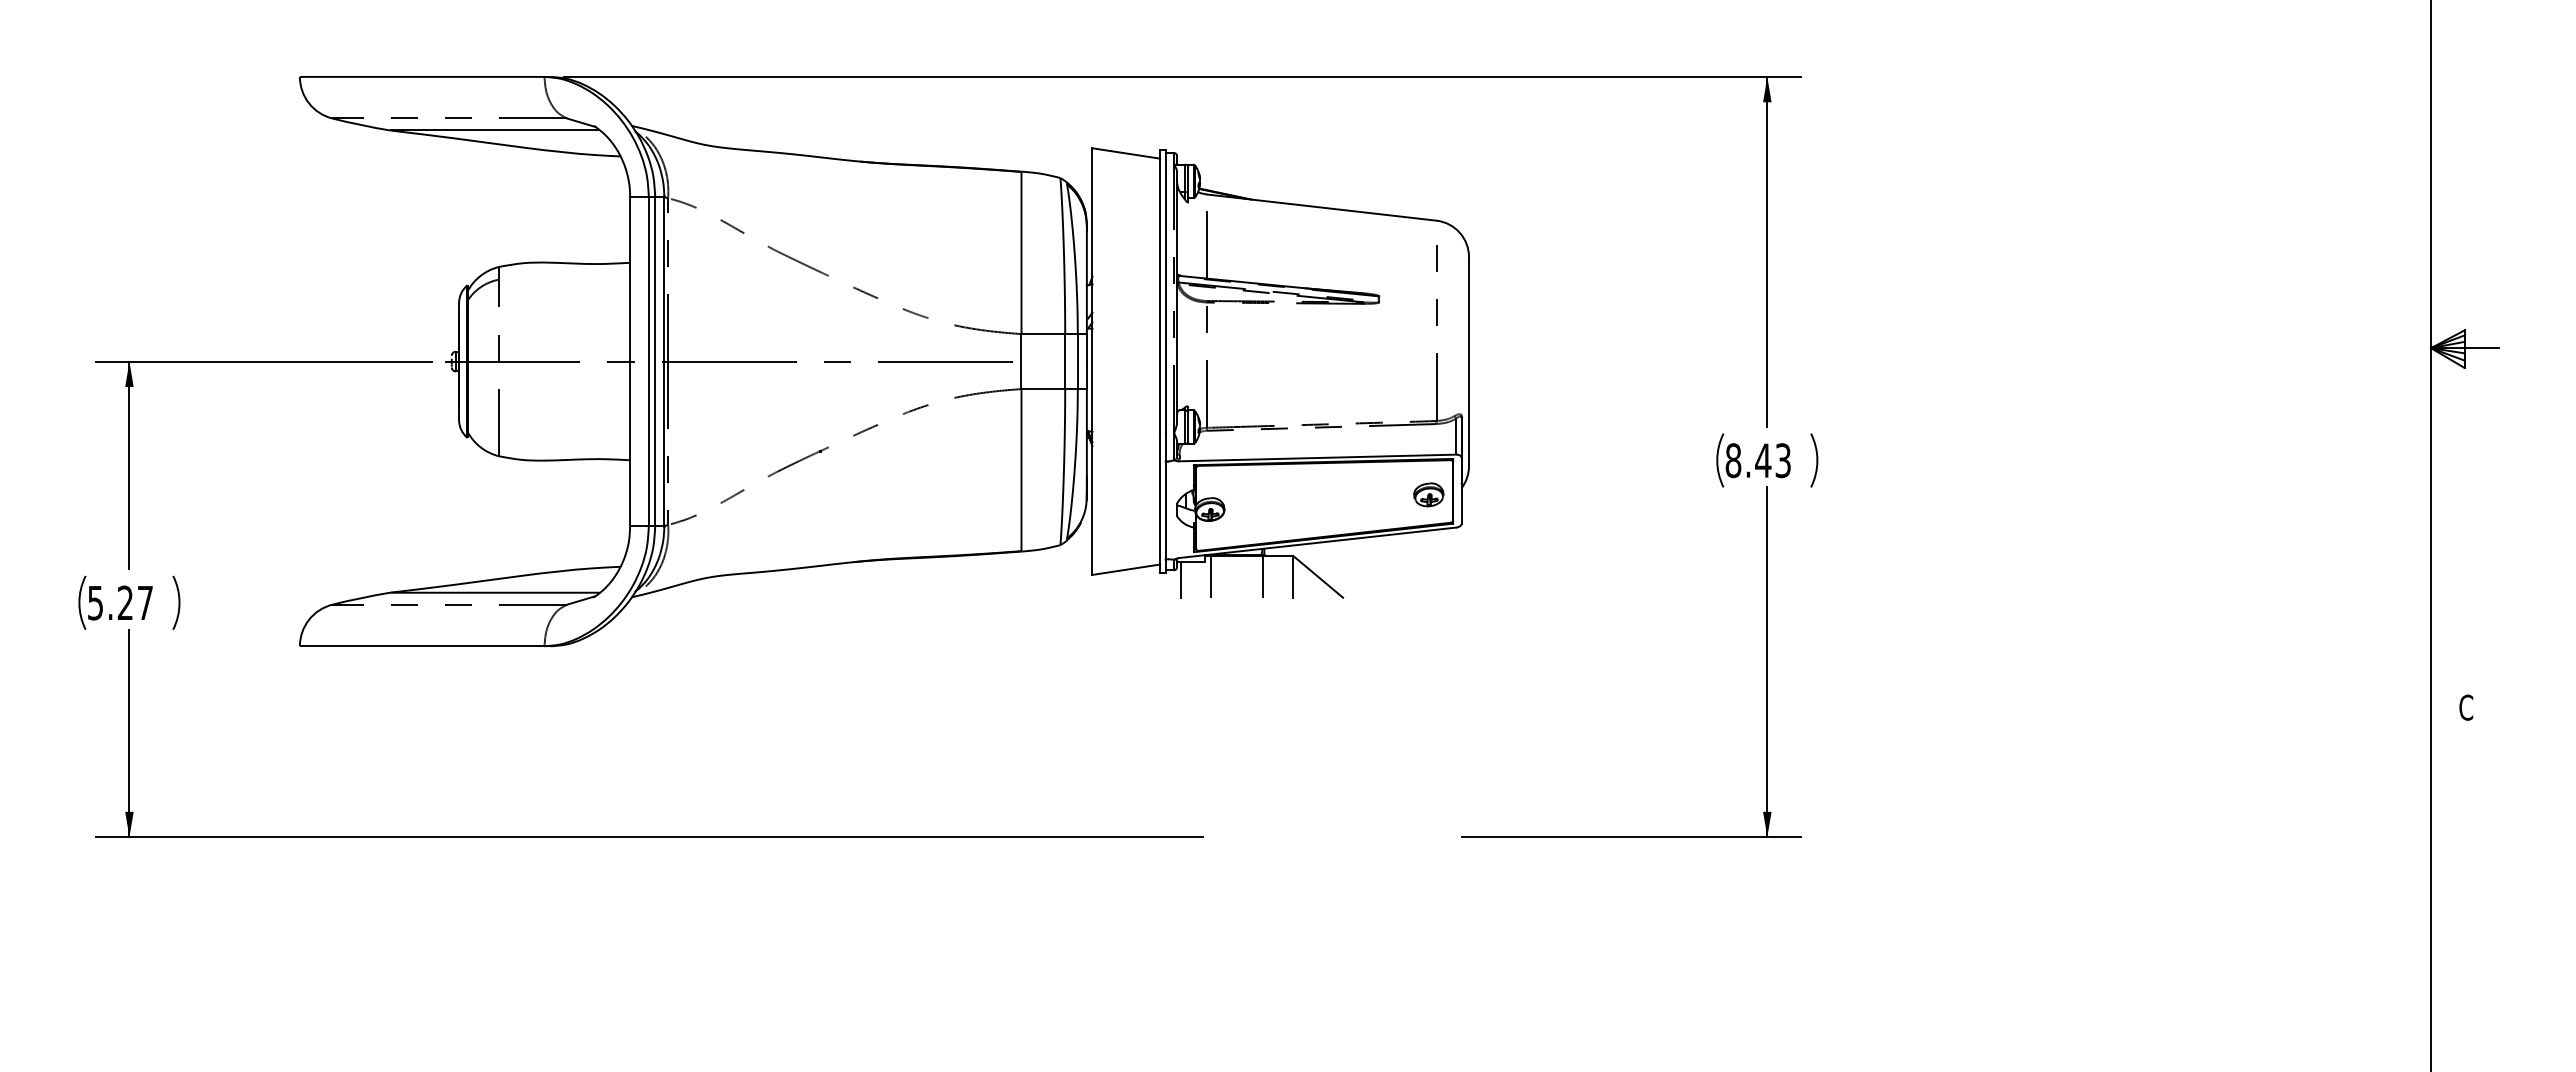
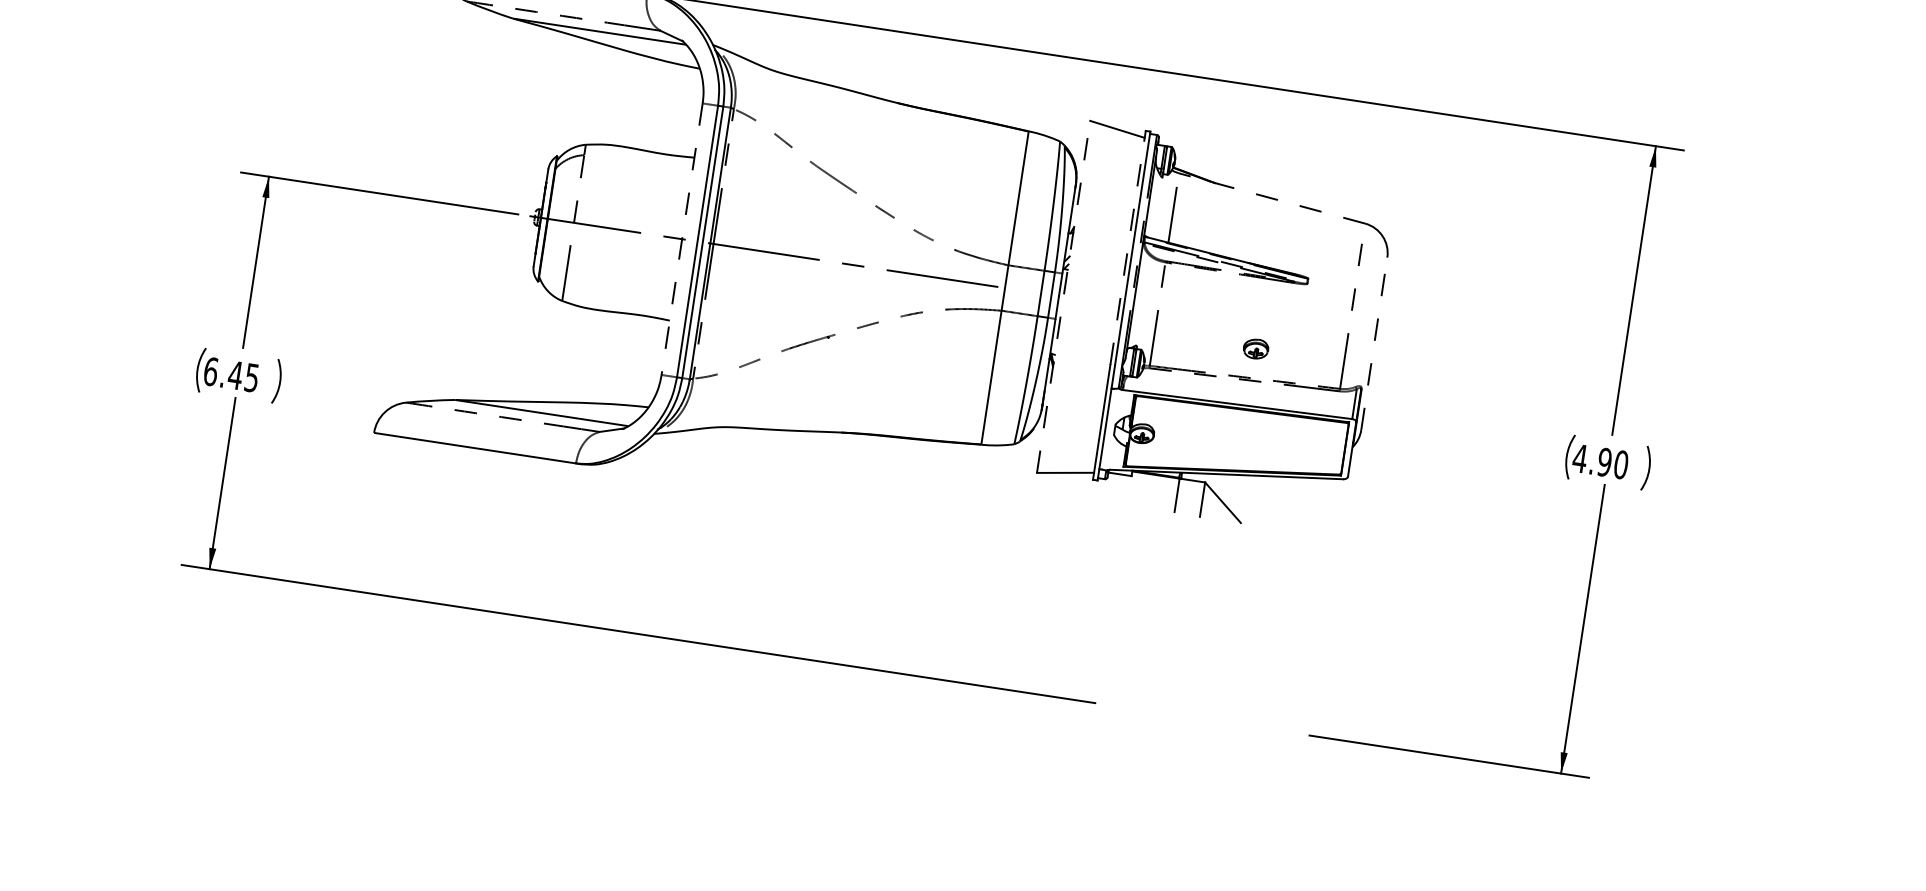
line: (1321, 207) -> (1271, 198), solid -> dashed
line: (1160, 292) -> (1128, 248), solid -> dashed
line: (630, 361) -> (682, 239), solid -> dashed
line: (1092, 361) -> (1063, 296), solid -> dashed
line: (1469, 361) -> (1374, 343), solid -> dashed
text: (1758, 460) -> (1600, 461), 8.43 -> 4.90
part: (1428, 494) -> (1255, 348), moved
line: (1210, 576) -> (1134, 488), removed
line: (1180, 579) -> (1109, 487), removed
text: (120, 602) -> (231, 374), 5.27 -> 6.45

